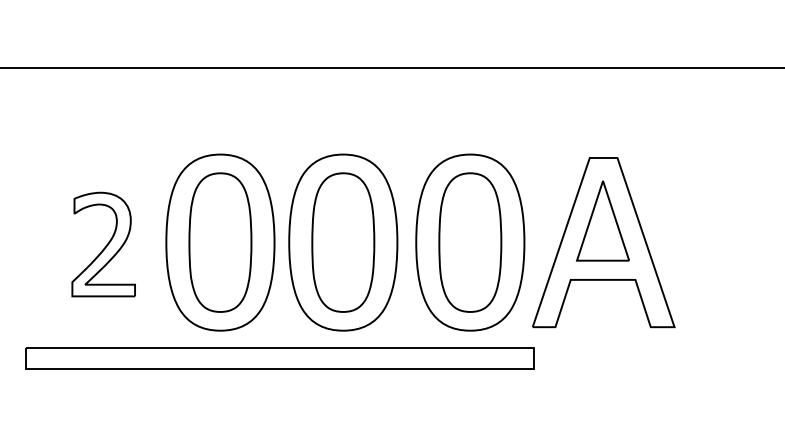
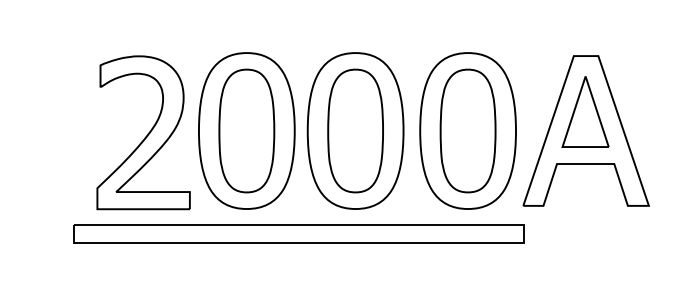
part: (103, 244) -> (143, 132), size x1.67

